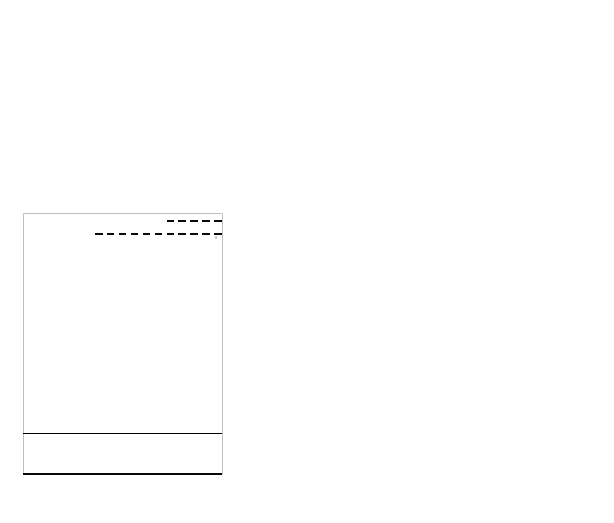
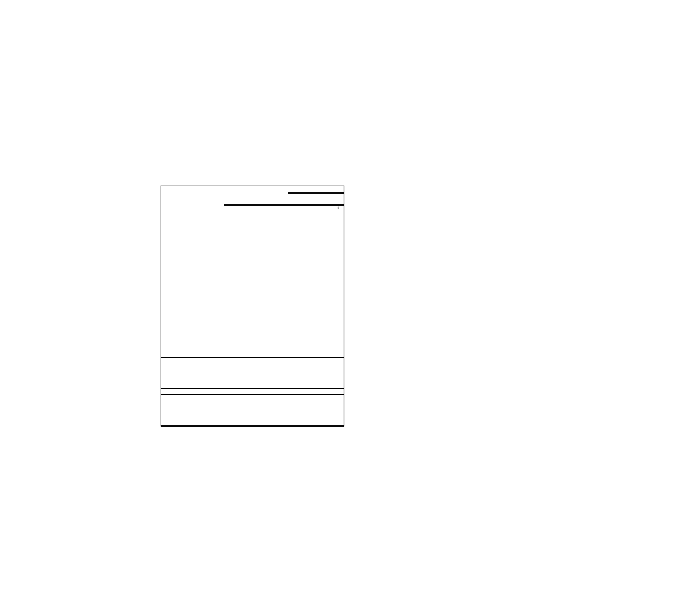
line: (192, 220) -> (316, 192), dashed -> solid
line: (156, 233) -> (283, 204), dashed -> solid

